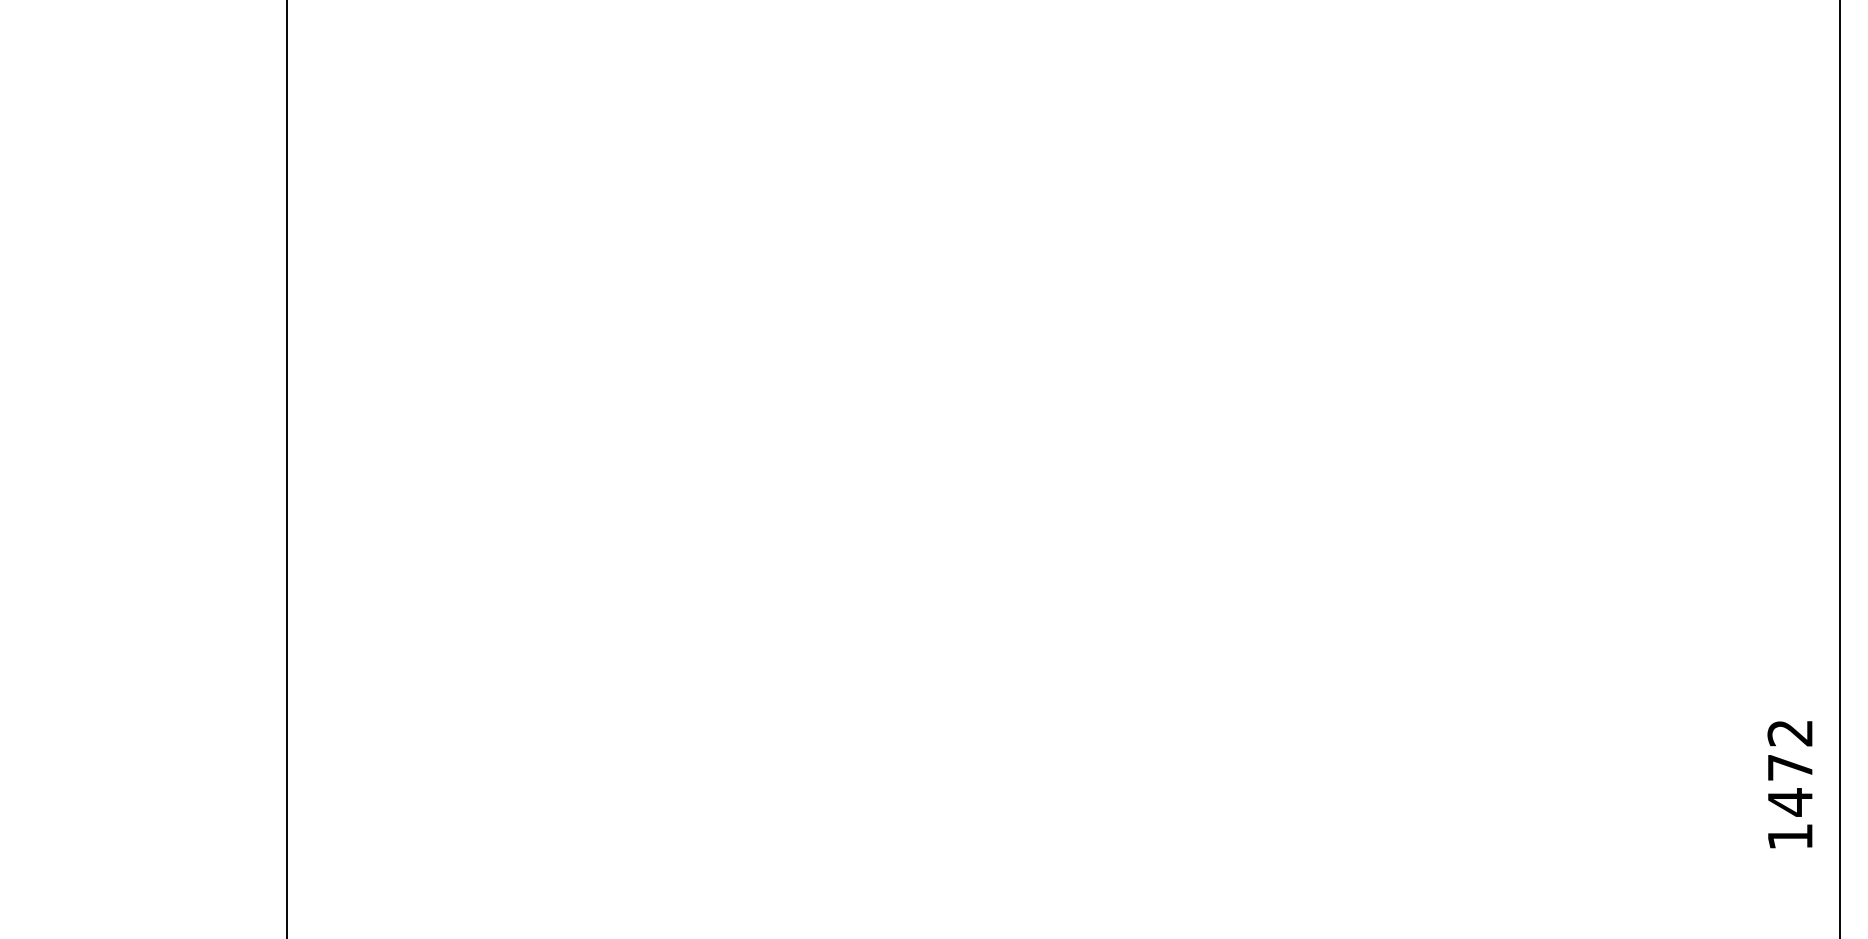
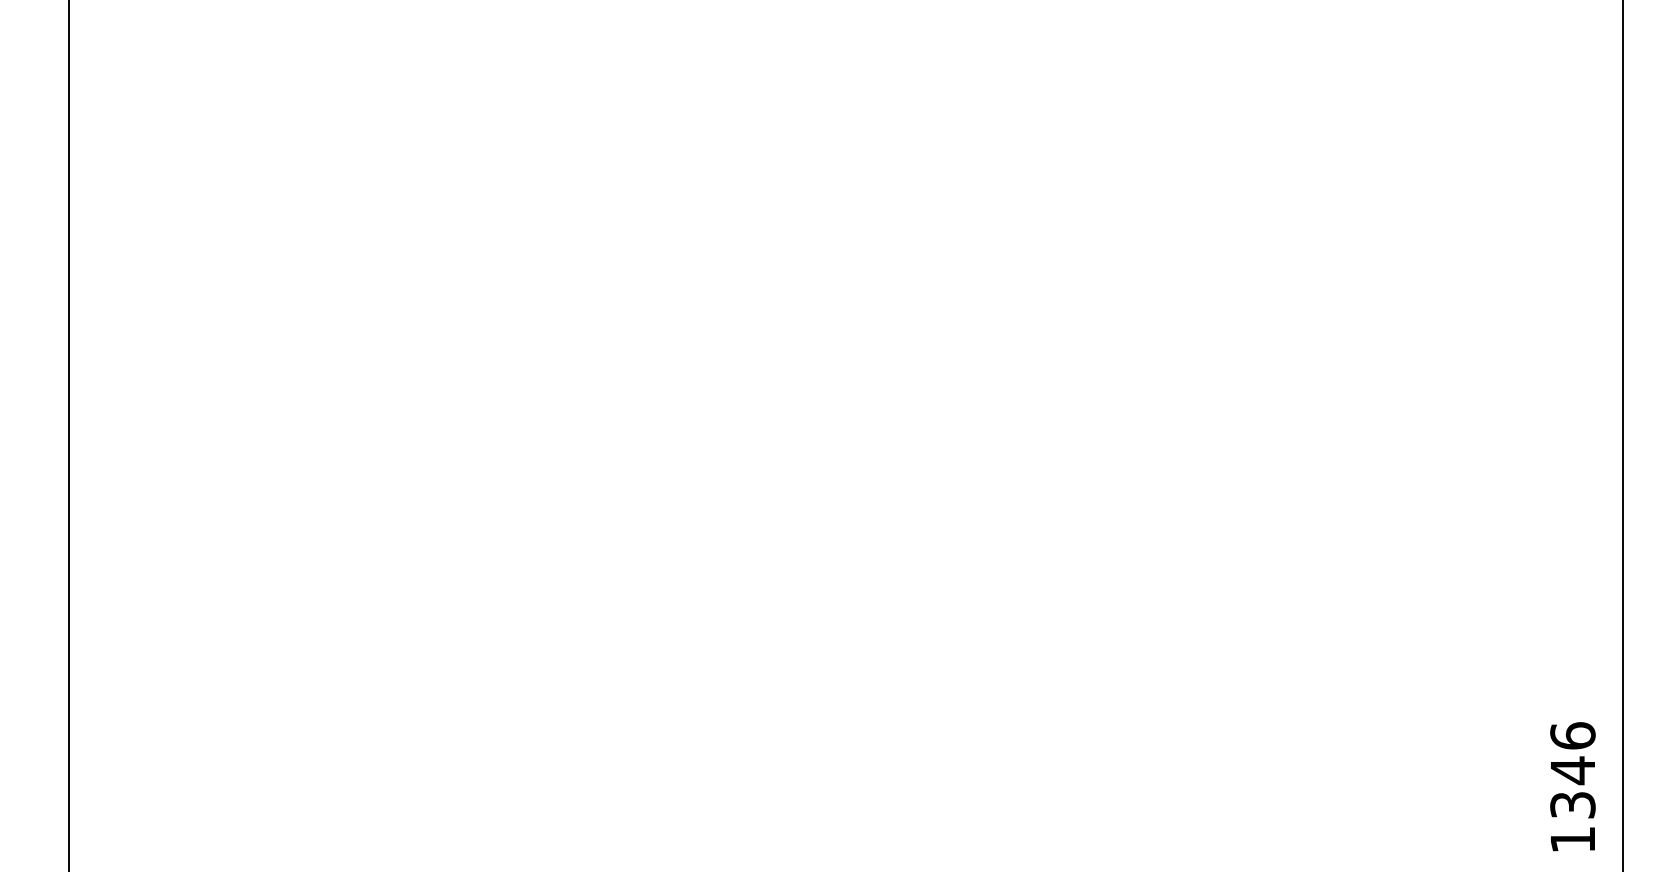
text: (1790, 767) -> (1573, 770), 1472 -> 1346

